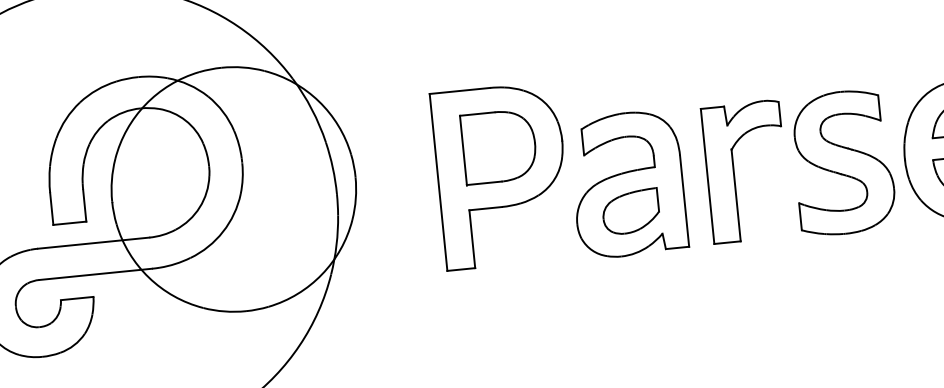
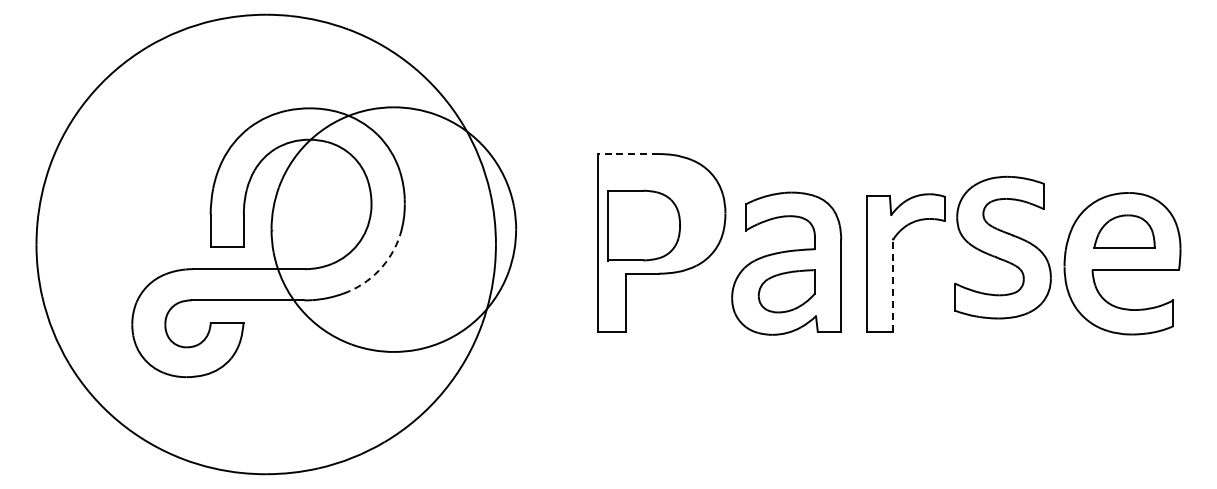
line: (459, 91) -> (628, 154), solid -> dashed
part: (498, 146) -> (643, 225), moved
part: (842, 162) -> (1002, 247), moved
line: (736, 194) -> (893, 284), solid -> dashed
arc: (222, 231) -> (378, 270), solid -> dashed

